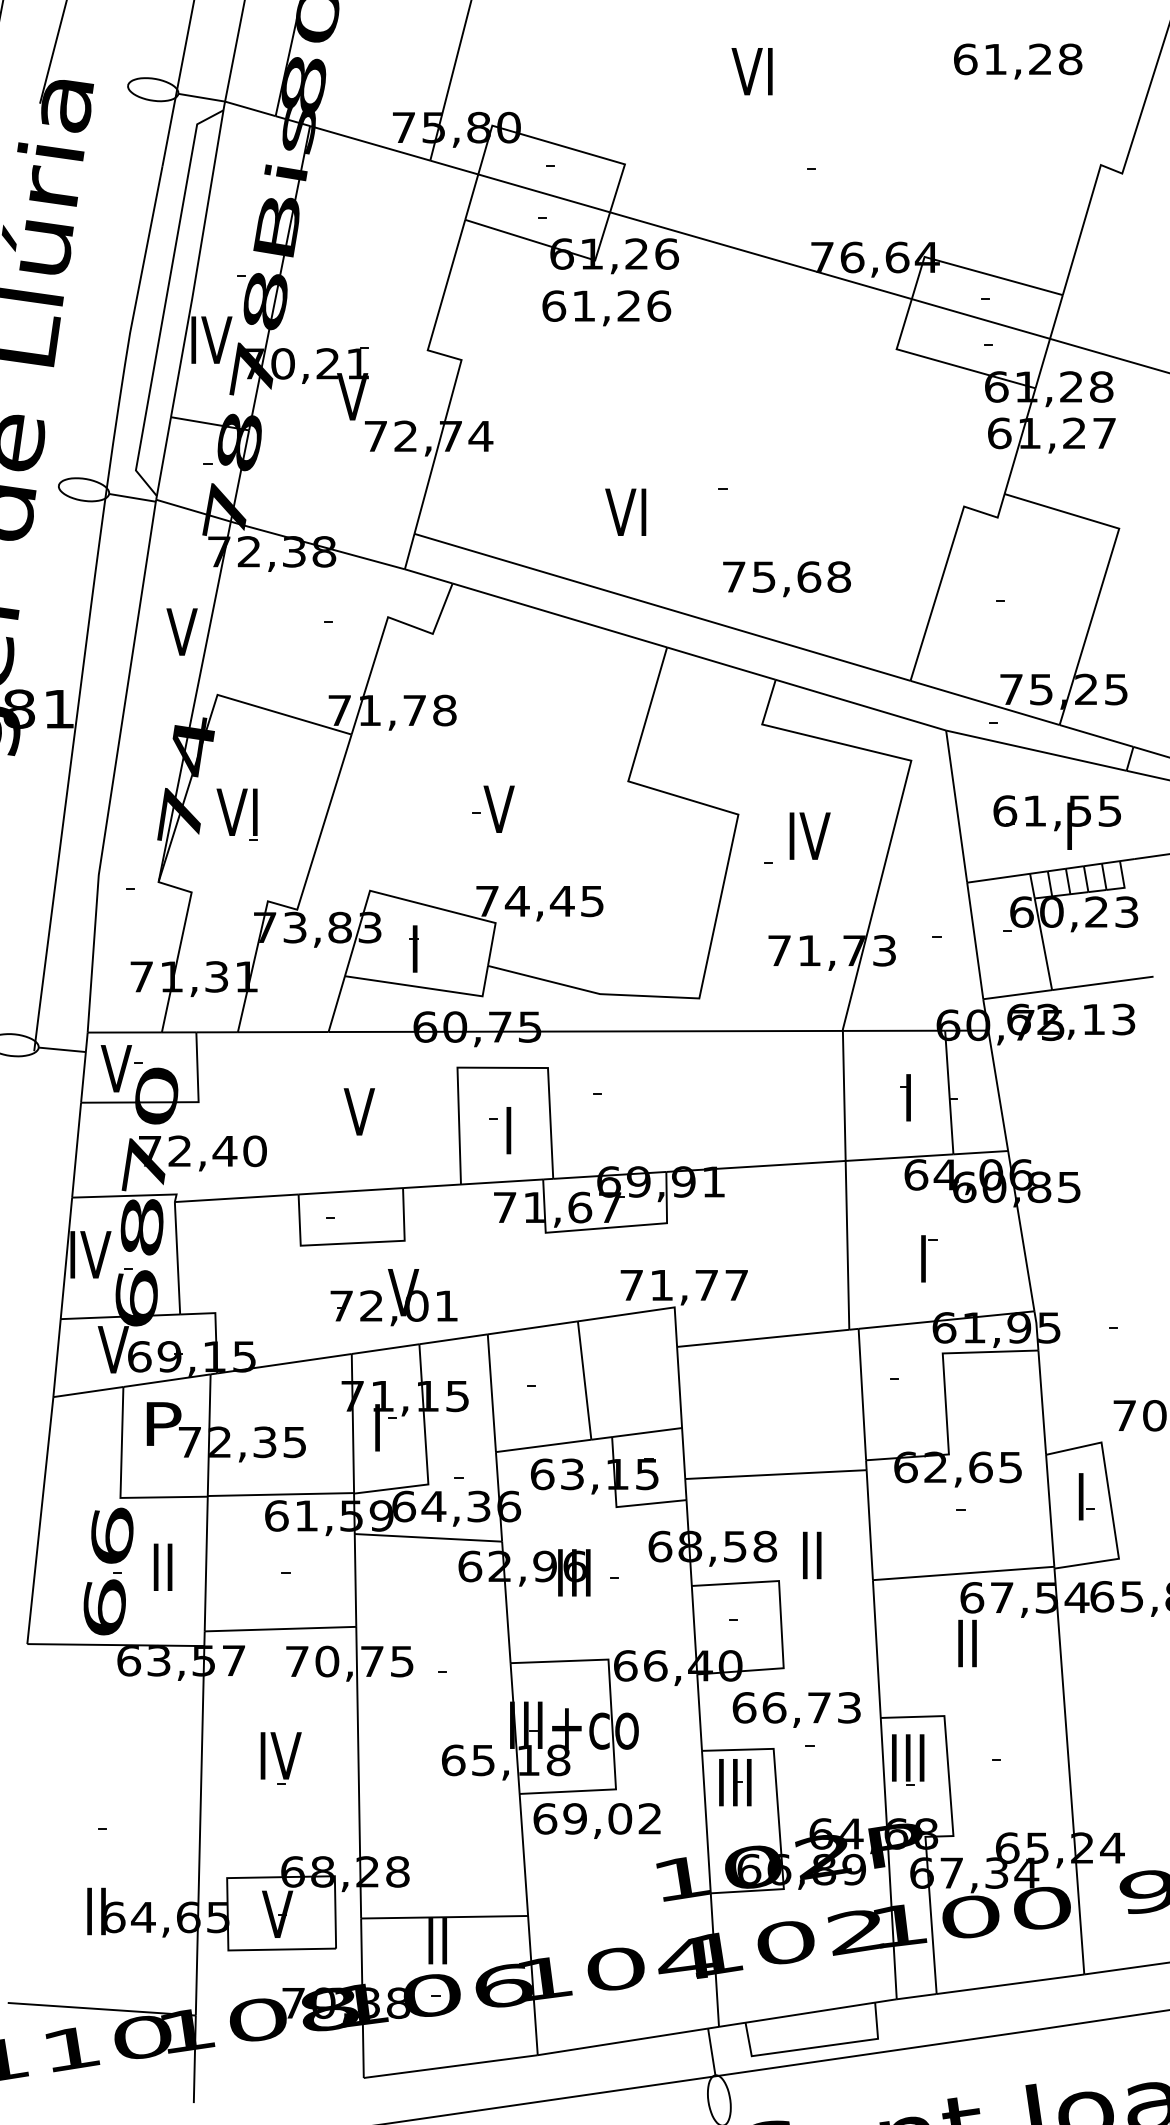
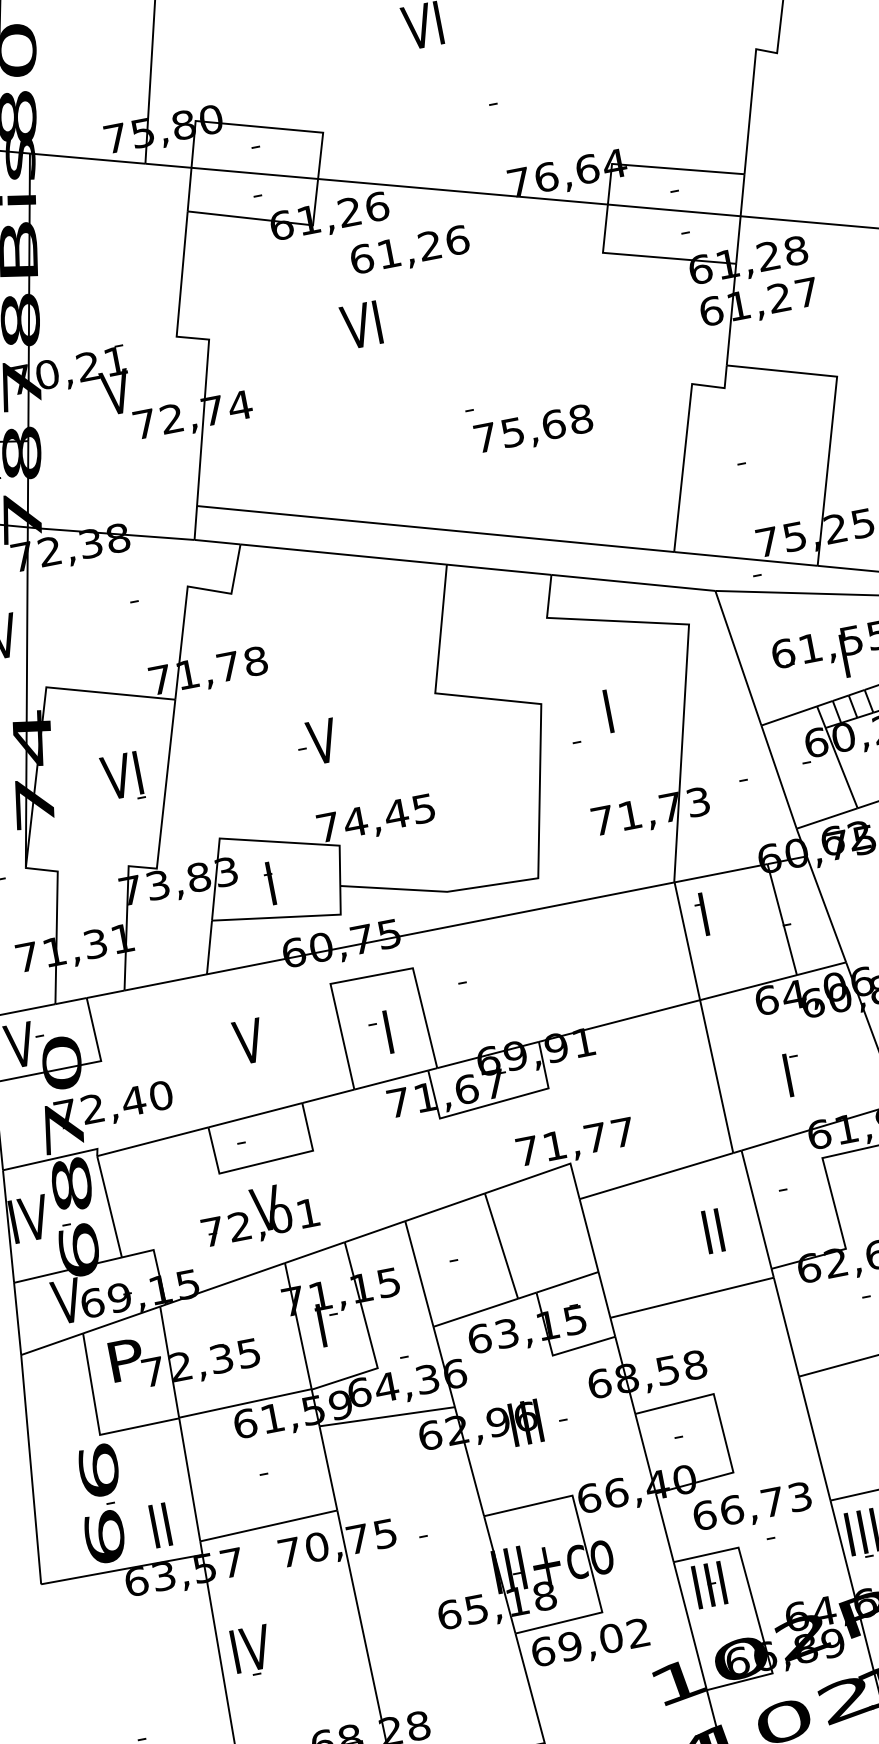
text: (606, 308) -> (410, 251), moved
text: (625, 511) -> (360, 324), moved
text: (786, 579) -> (533, 430), moved
part: (236, 814) -> (121, 778), moved
text: (809, 835) -> (609, 710), IV -> I
part: (905, 1097) -> (701, 914), moved
part: (393, 1297) -> (258, 1214), moved
text: (812, 1555) -> (713, 1231), moved
text: (162, 1566) -> (160, 1524), moved
part: (280, 1758) -> (251, 1651), moved

